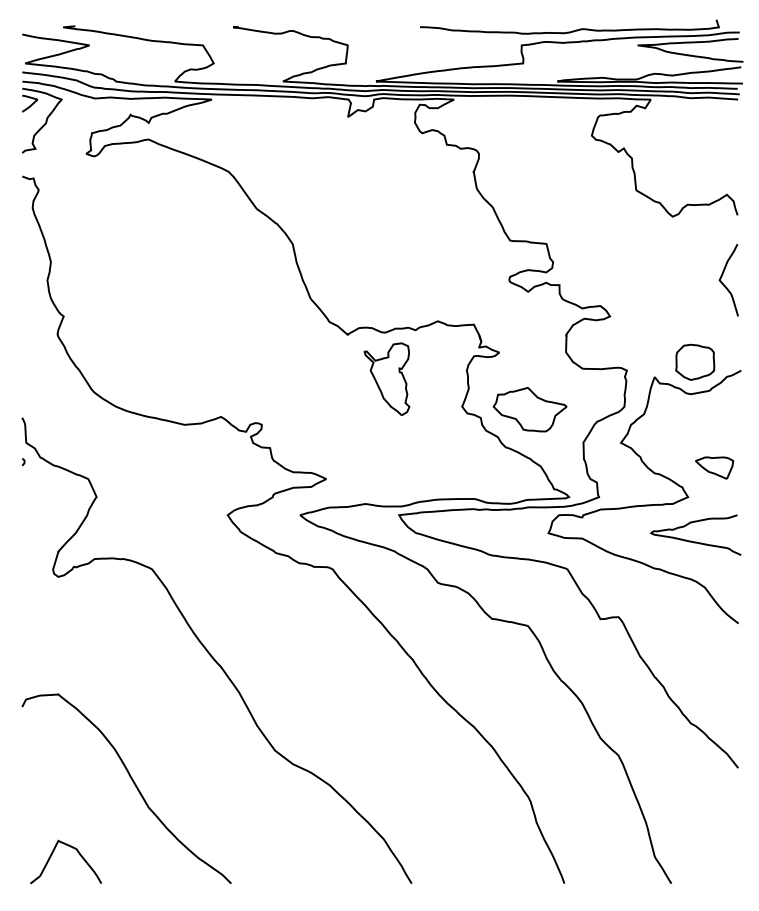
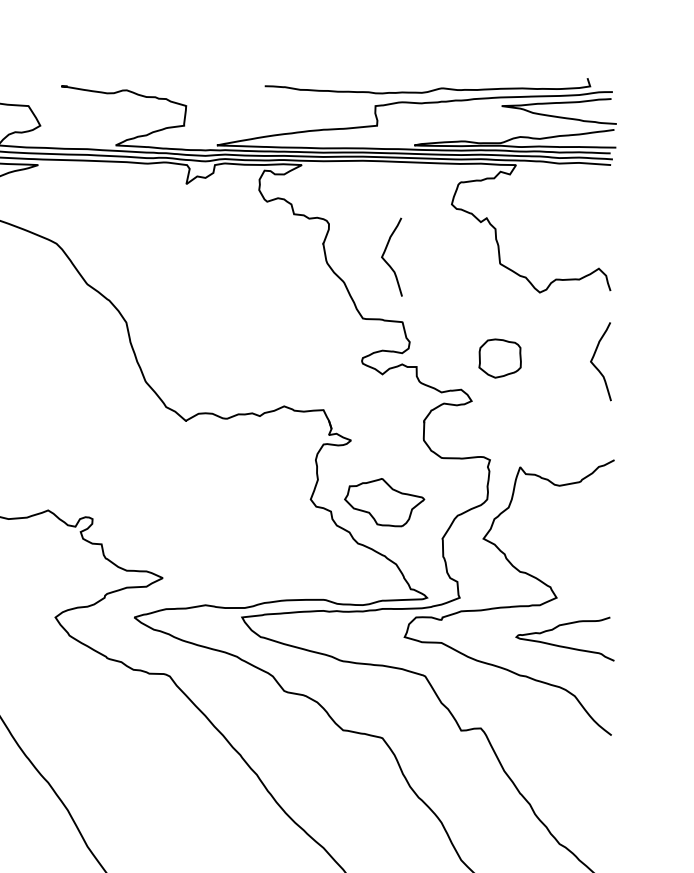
curve: (532, 188) -> (387, 261), added
part: (695, 361) -> (500, 357), moved
part: (386, 378) -> (228, 468), removed
part: (714, 467) -> (585, 565), removed

